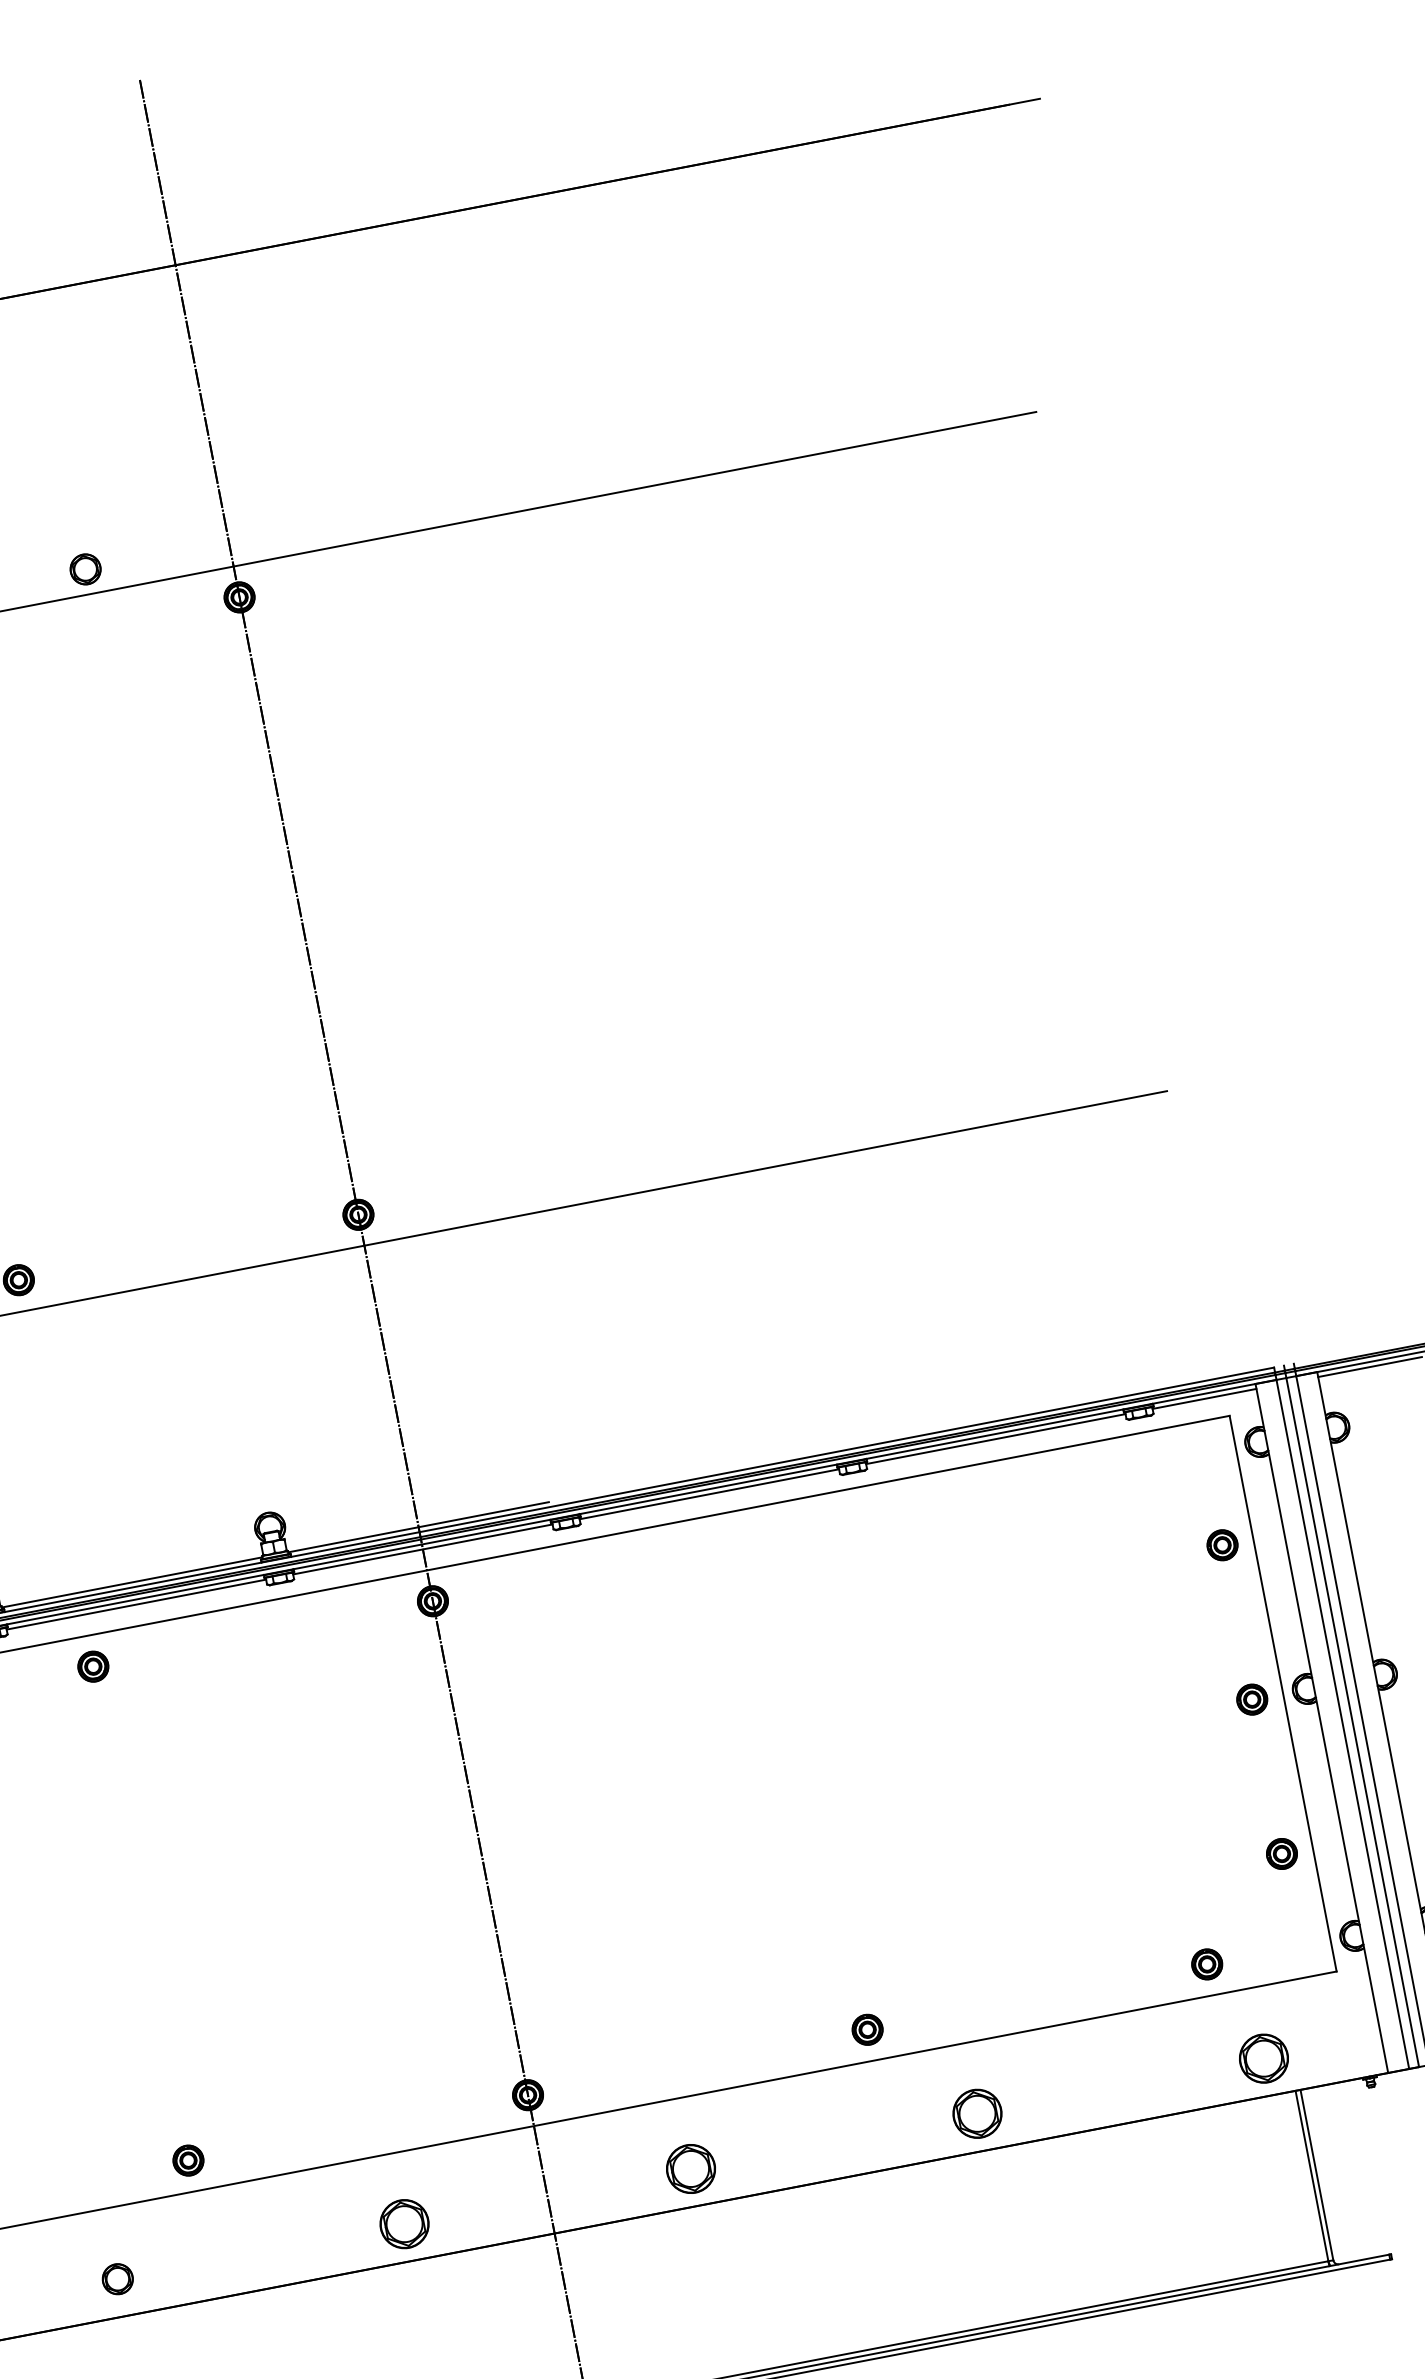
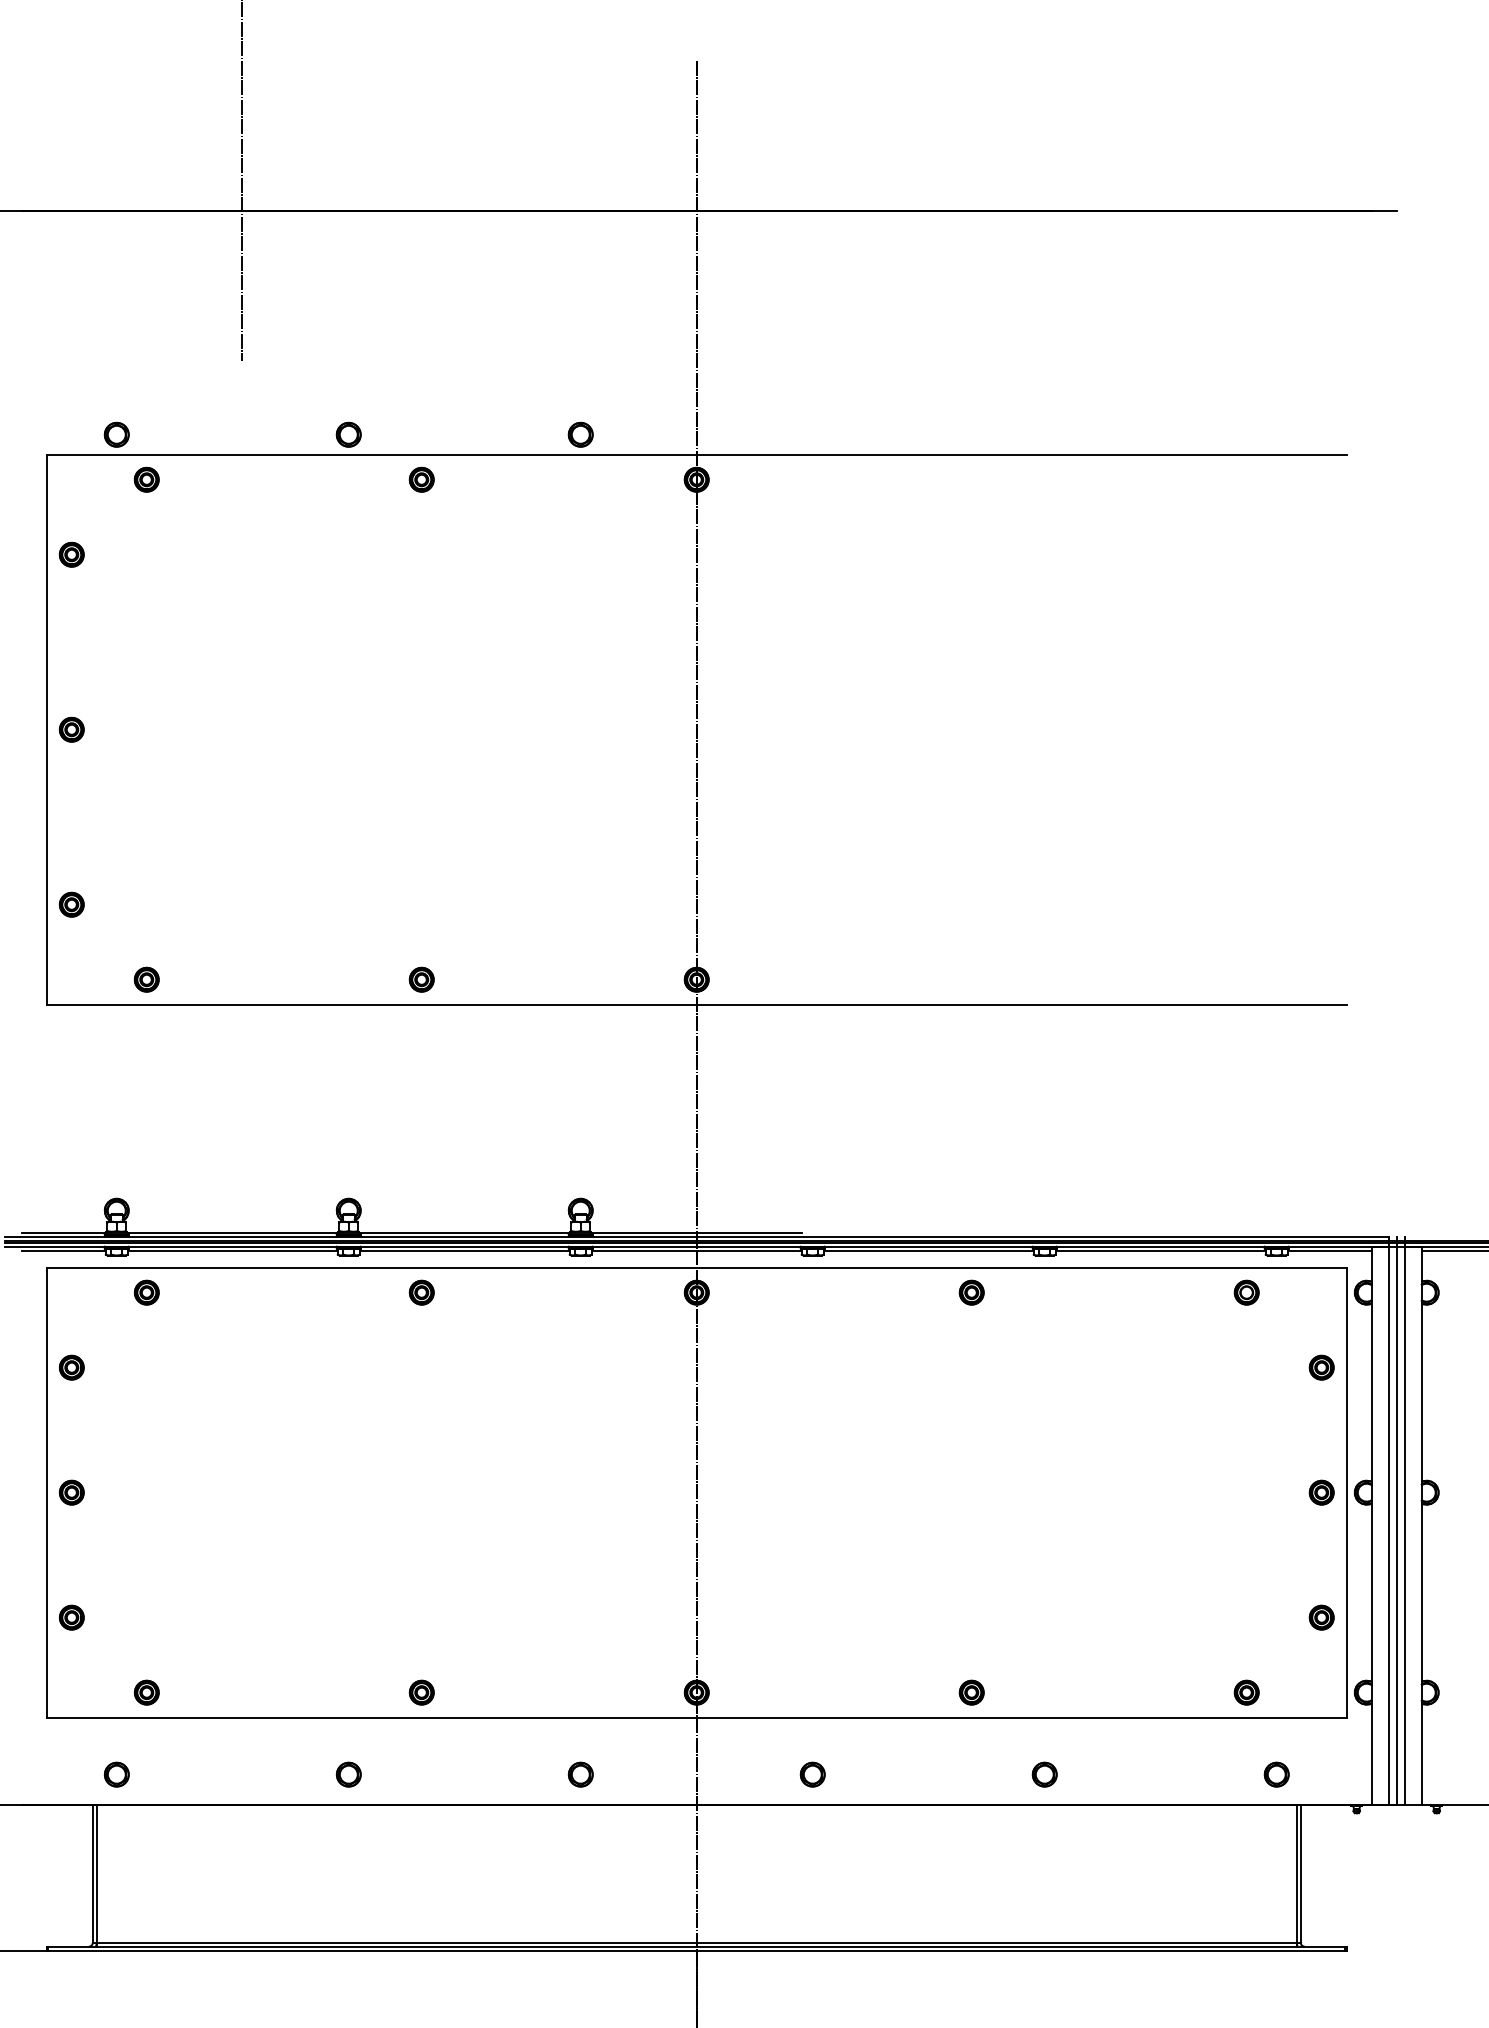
part: (1111, 1470) -> (1246, 1292), added
part: (772, 1535) -> (971, 1292), added
part: (1263, 2058) -> (1276, 1774), size x0.62
part: (976, 2113) -> (1044, 1774), size x0.62
part: (690, 2168) -> (812, 1774), size x0.62
part: (403, 2223) -> (580, 1774), size x0.62

